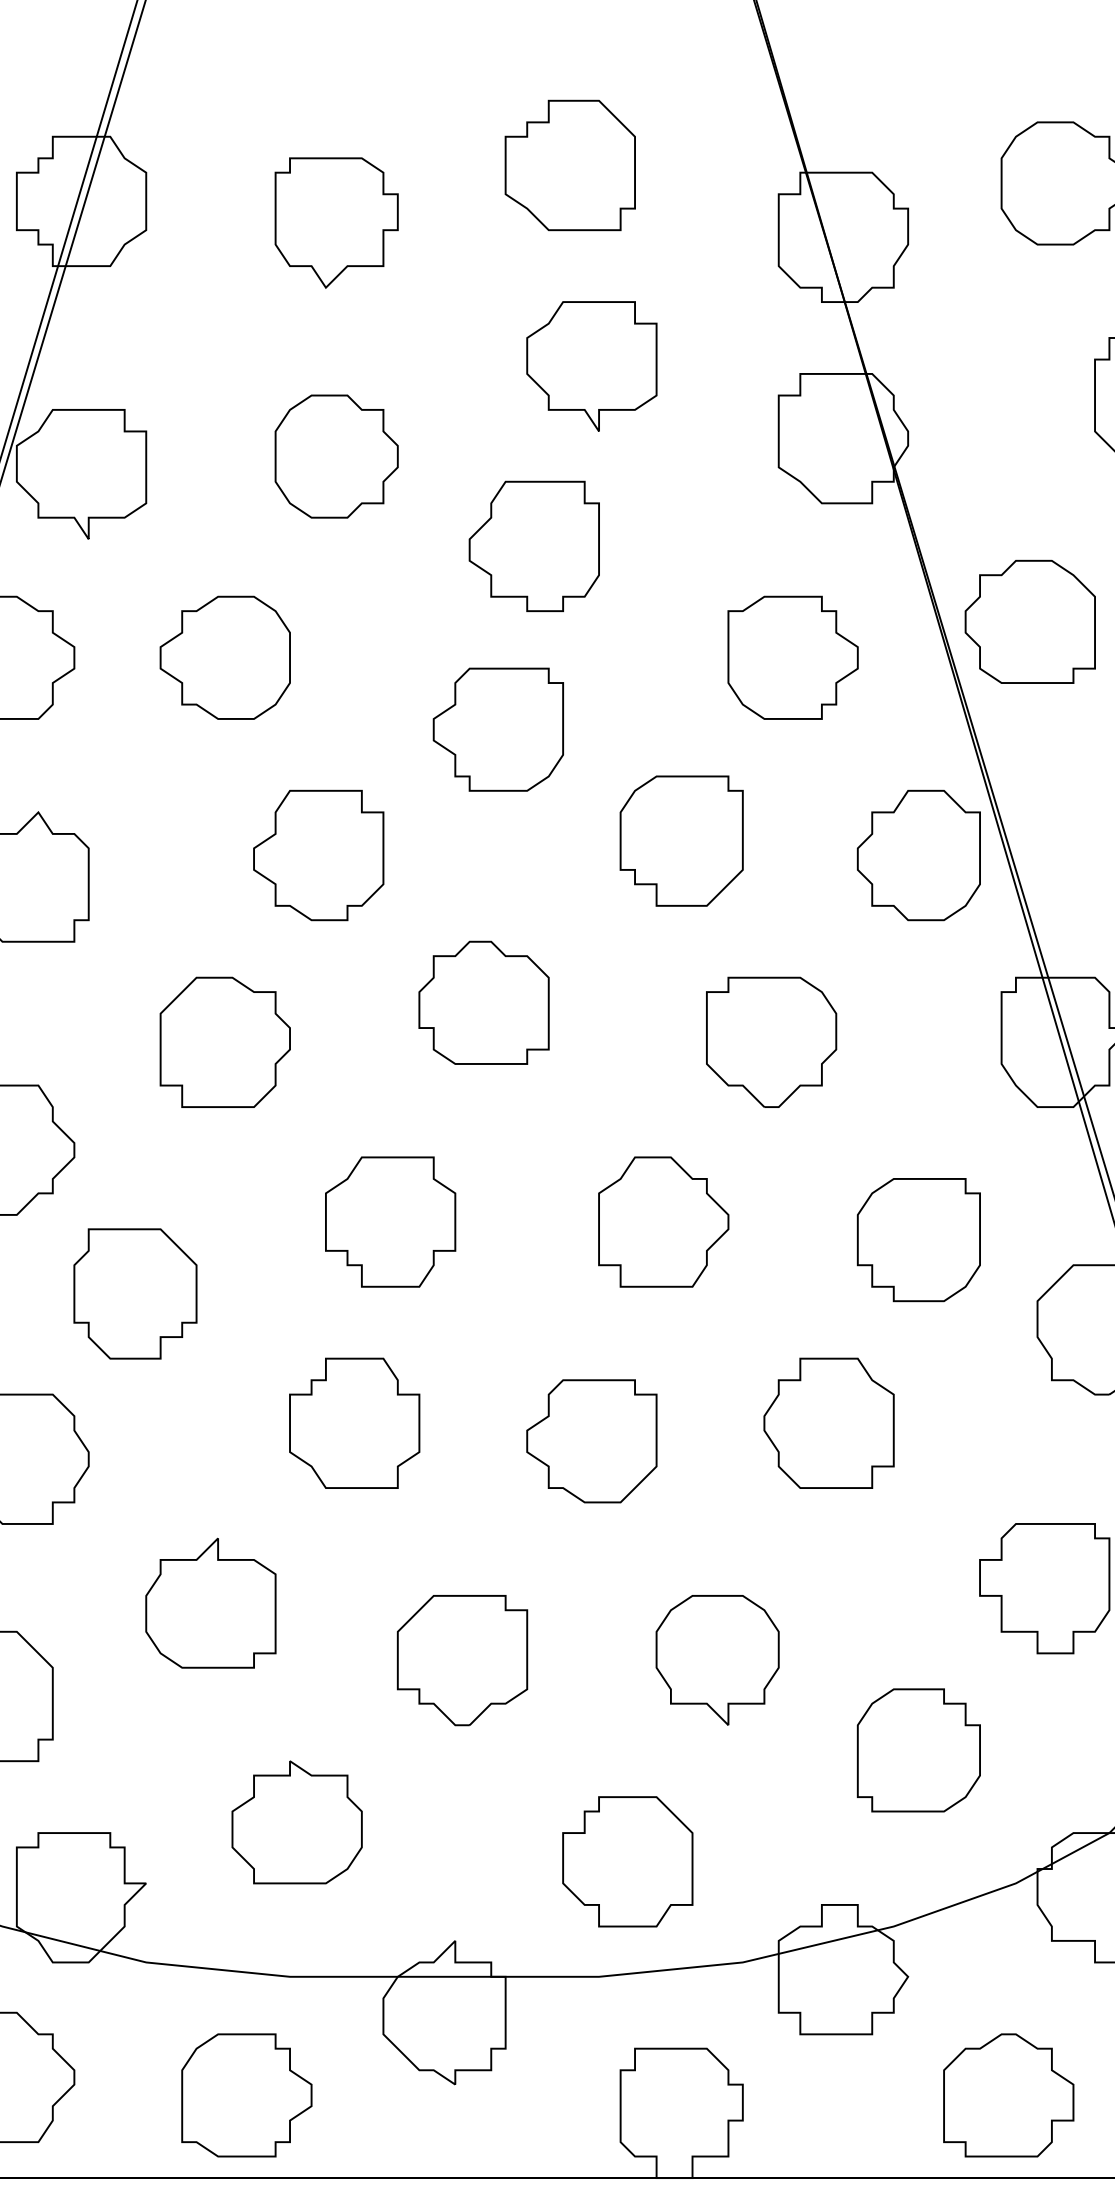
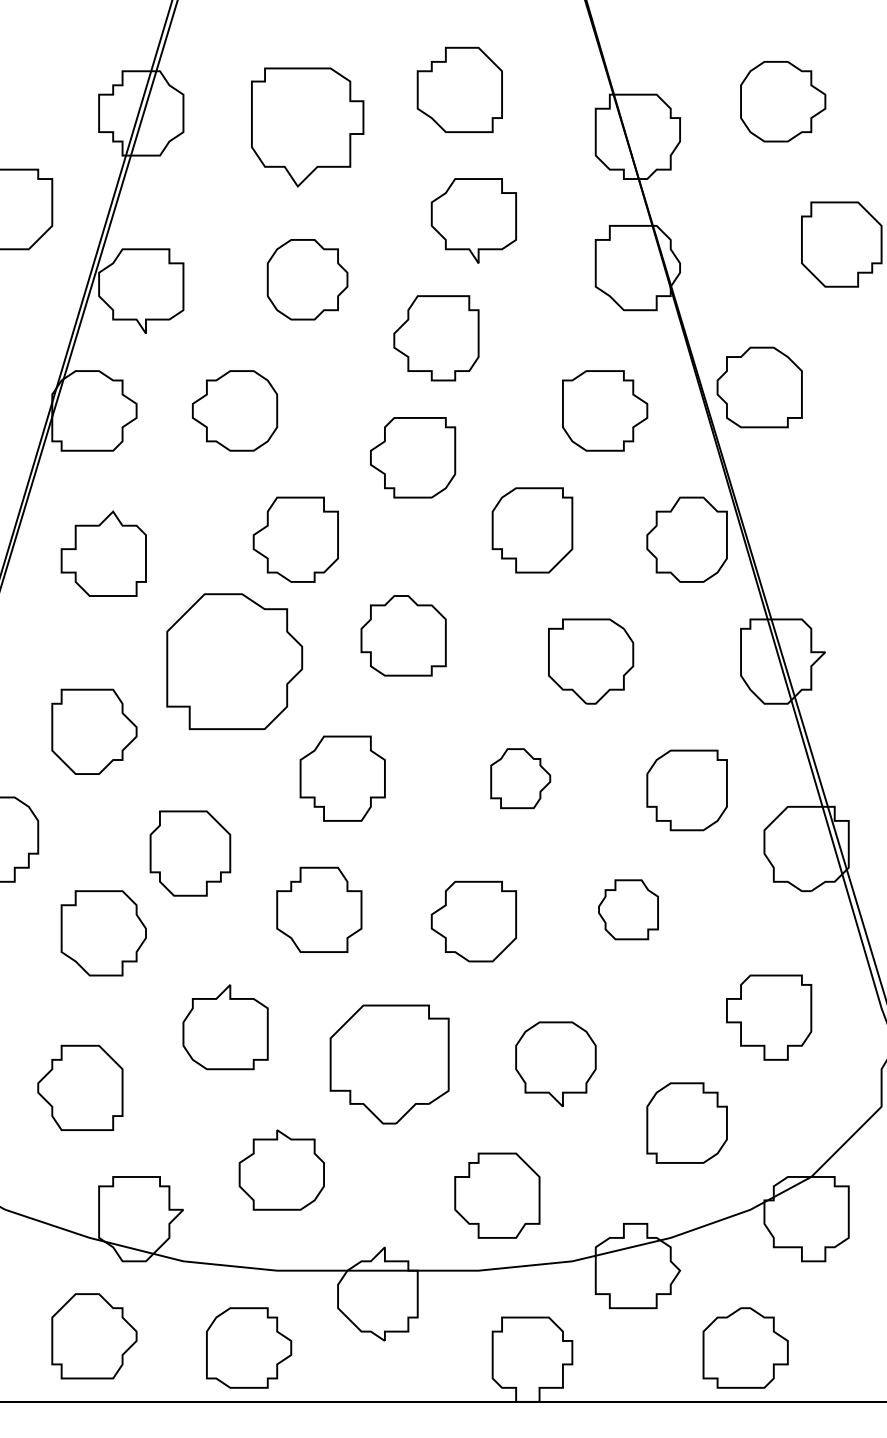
part: (336, 223) -> (307, 127), size x1.4
part: (226, 1042) -> (235, 661), size x1.6
part: (663, 1221) -> (520, 778), size x0.7
part: (135, 1293) -> (190, 853), moved
part: (828, 1422) -> (628, 909), size x0.7
part: (462, 1660) -> (389, 1064), size x1.4

